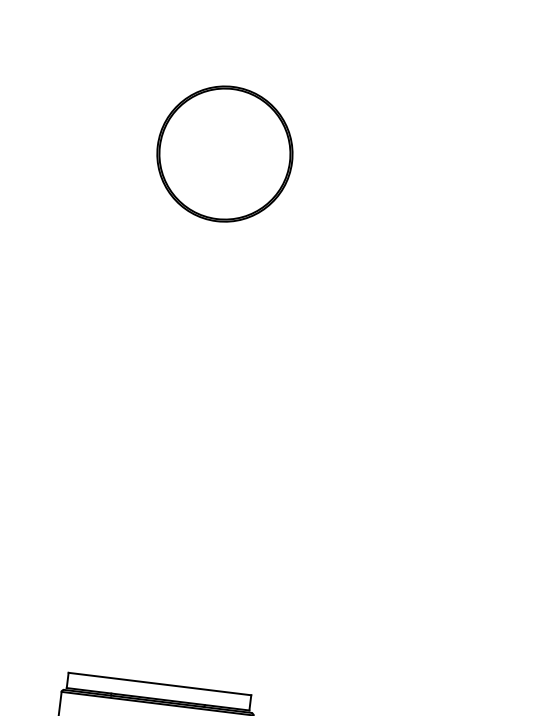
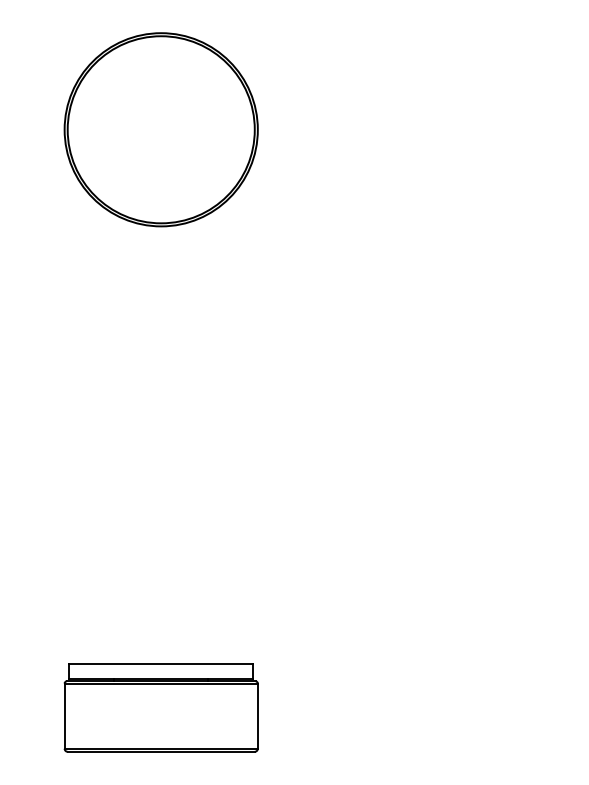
part: (224, 153) -> (160, 129), size x1.43

